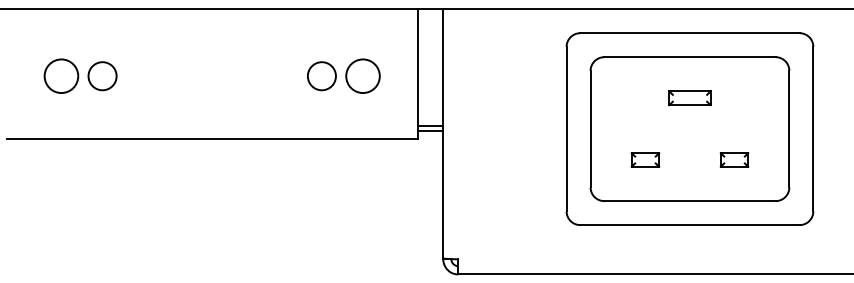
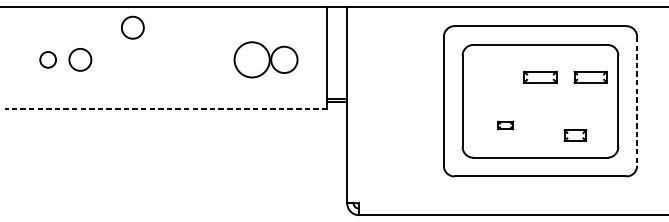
circle: (169, 35) -> (132, 27), added
circle: (61, 76) -> (48, 60), size x0.6
circle: (321, 76) -> (251, 60), size x1.6
part: (753, 98) -> (590, 77), added
line: (813, 129) -> (637, 101), solid -> dashed
line: (212, 138) -> (166, 108), solid -> dashed
part: (645, 159) -> (505, 125), size x0.7
part: (734, 159) -> (575, 135), moved

